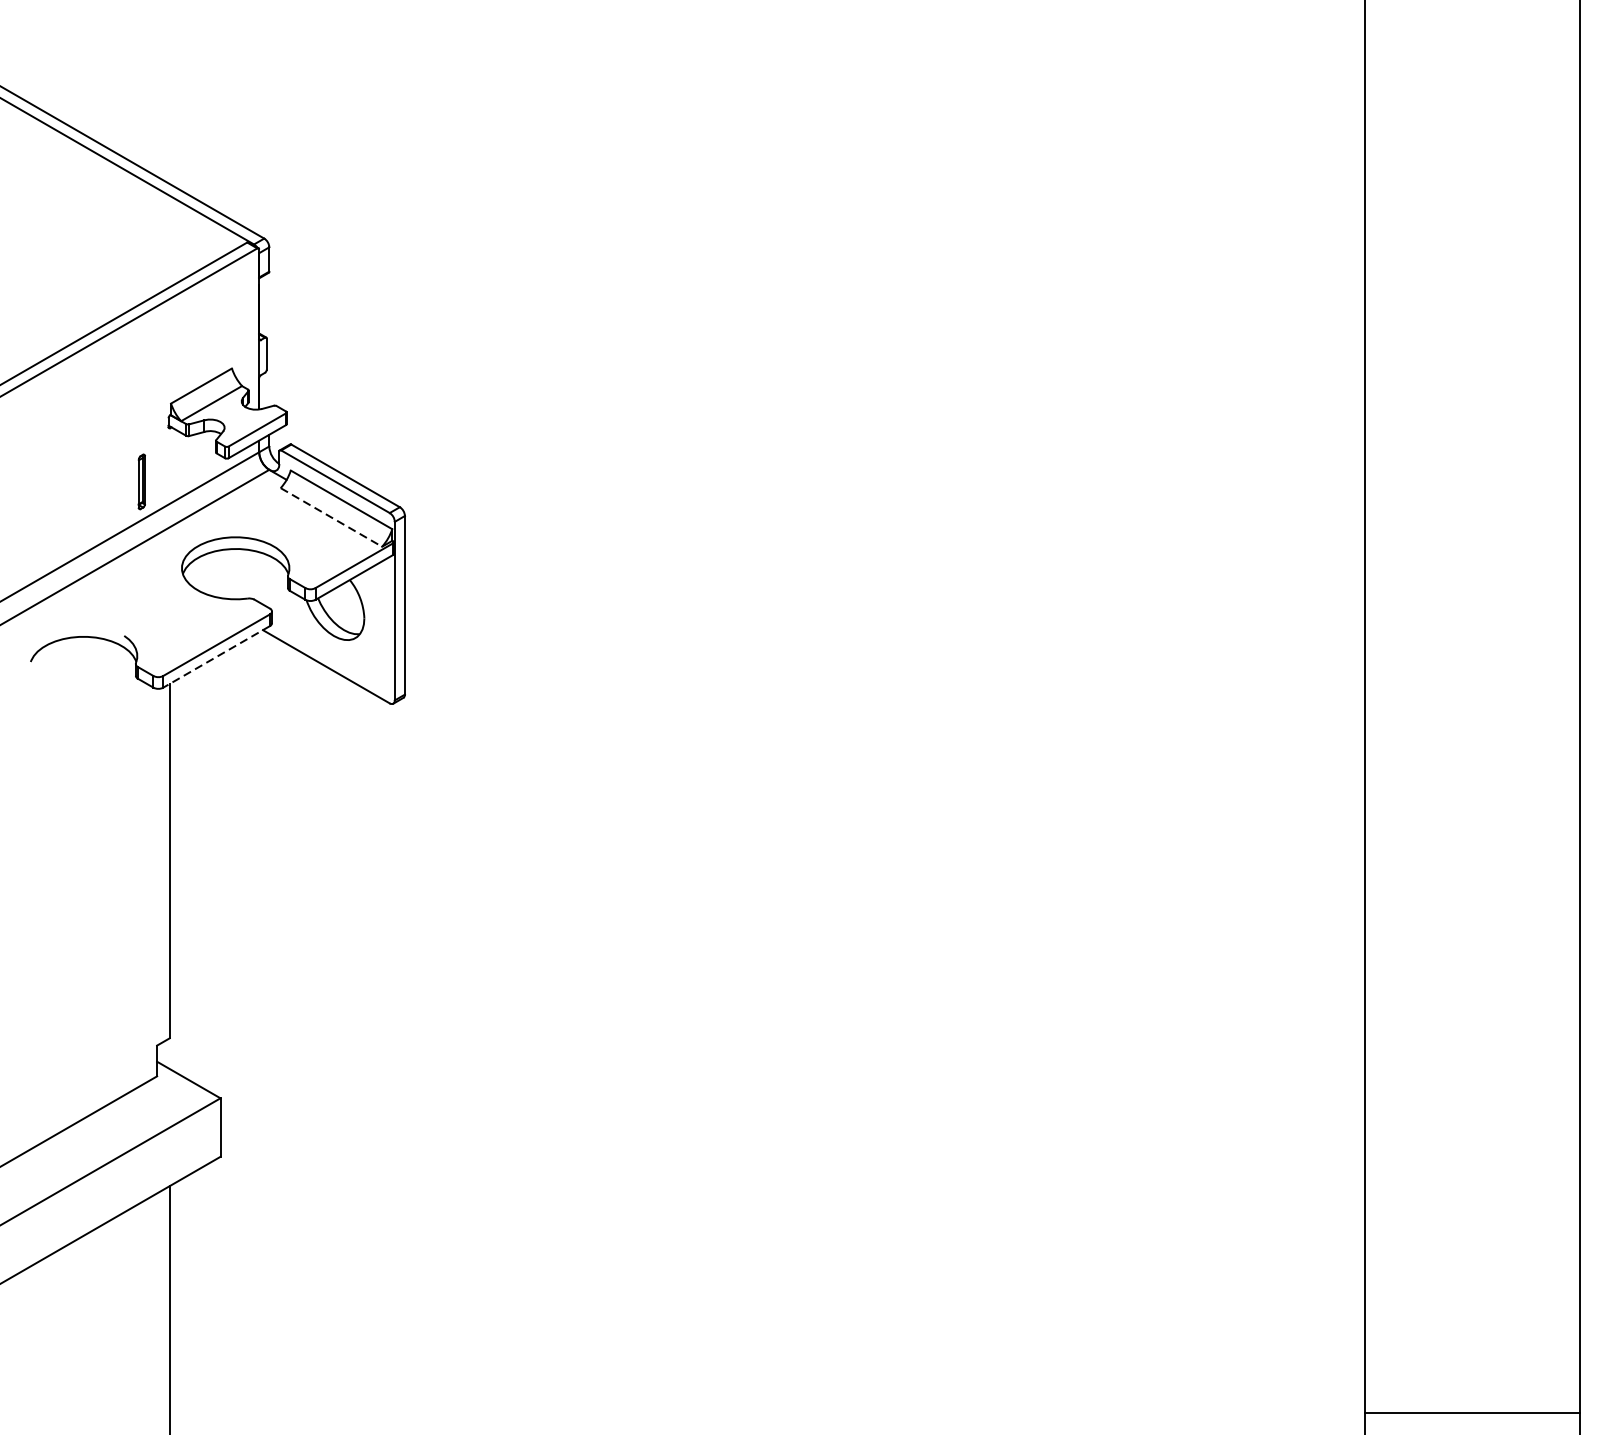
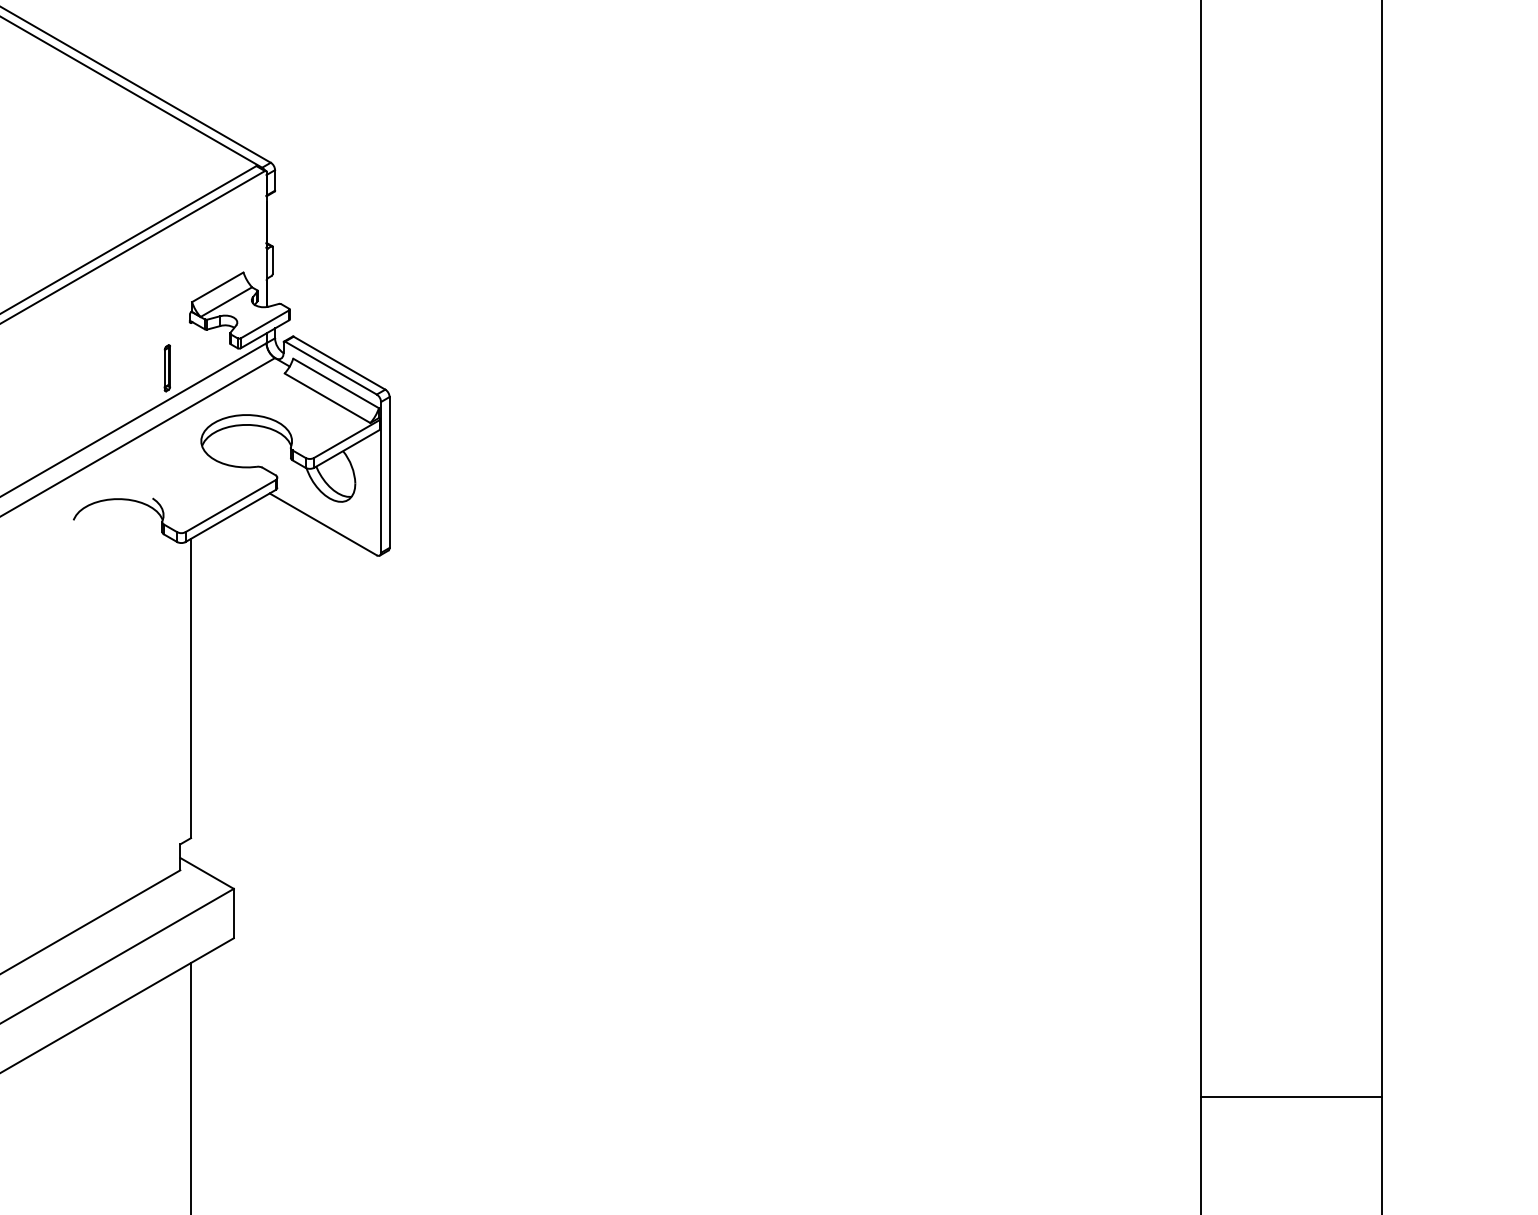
line: (332, 517) -> (328, 398), dashed -> solid
line: (216, 657) -> (230, 516), dashed -> solid
line: (1472, 1412) -> (1291, 1096), moved

